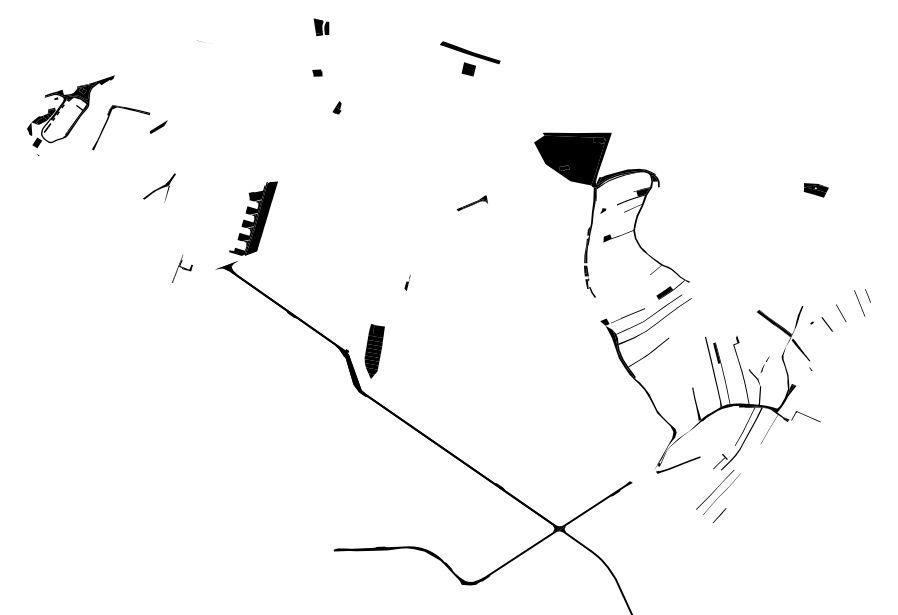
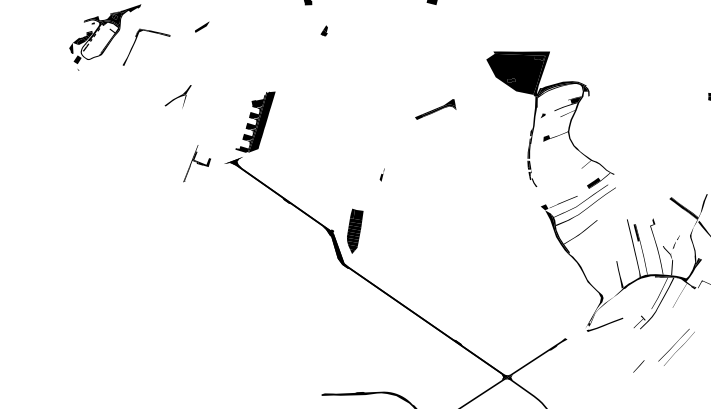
line: (158, 126) -> (202, 26), moved
part: (471, 203) -> (434, 109), size x1.6
part: (181, 268) -> (196, 163), size x1.6
part: (718, 492) -> (676, 347), moved

